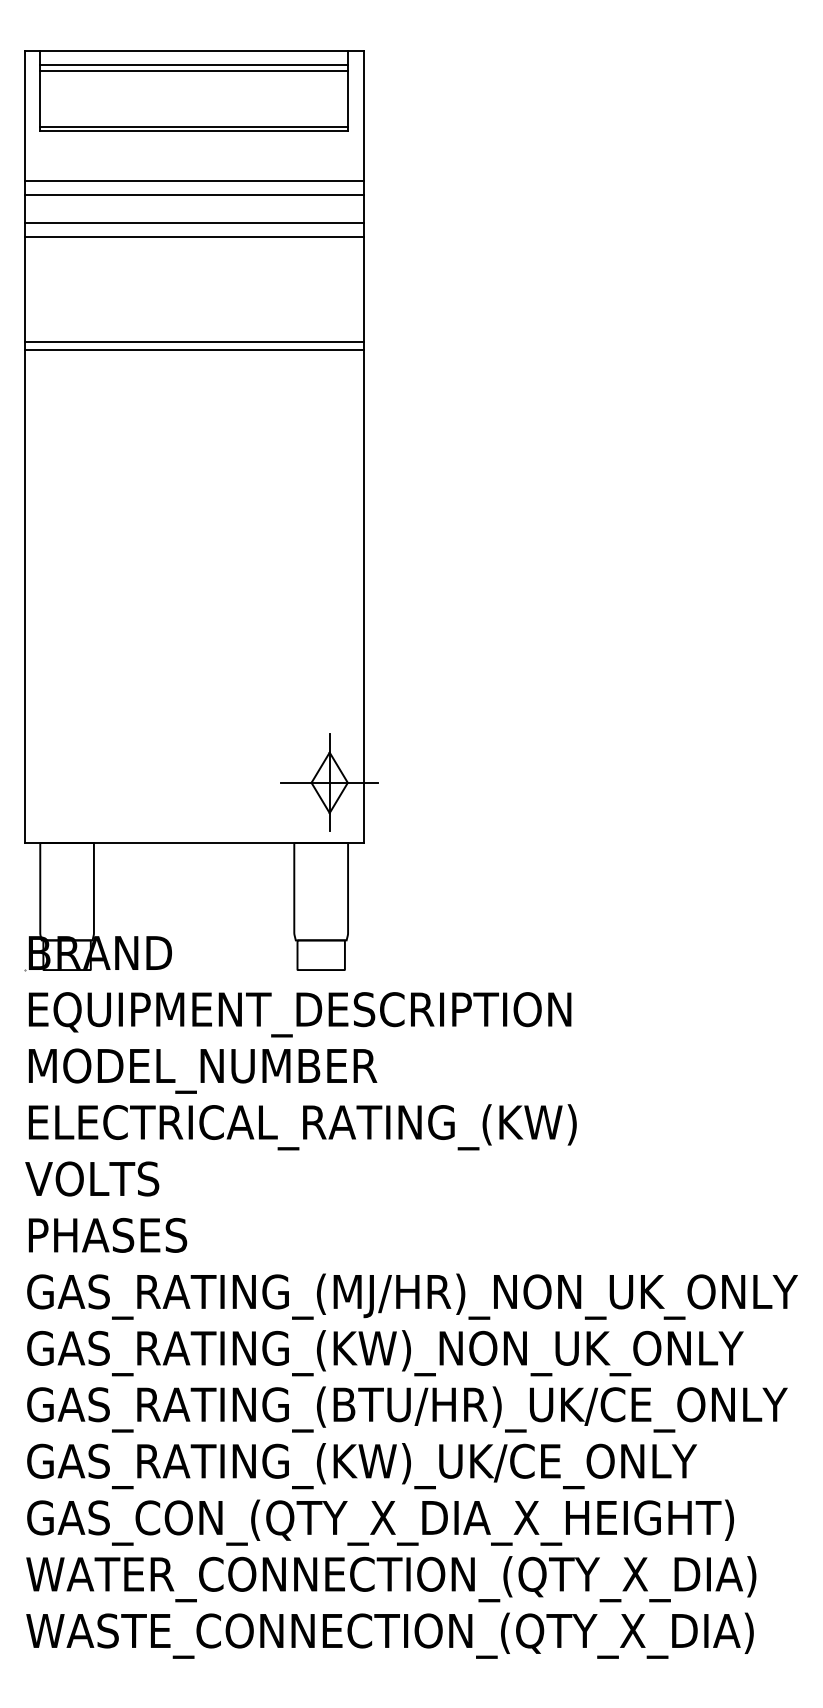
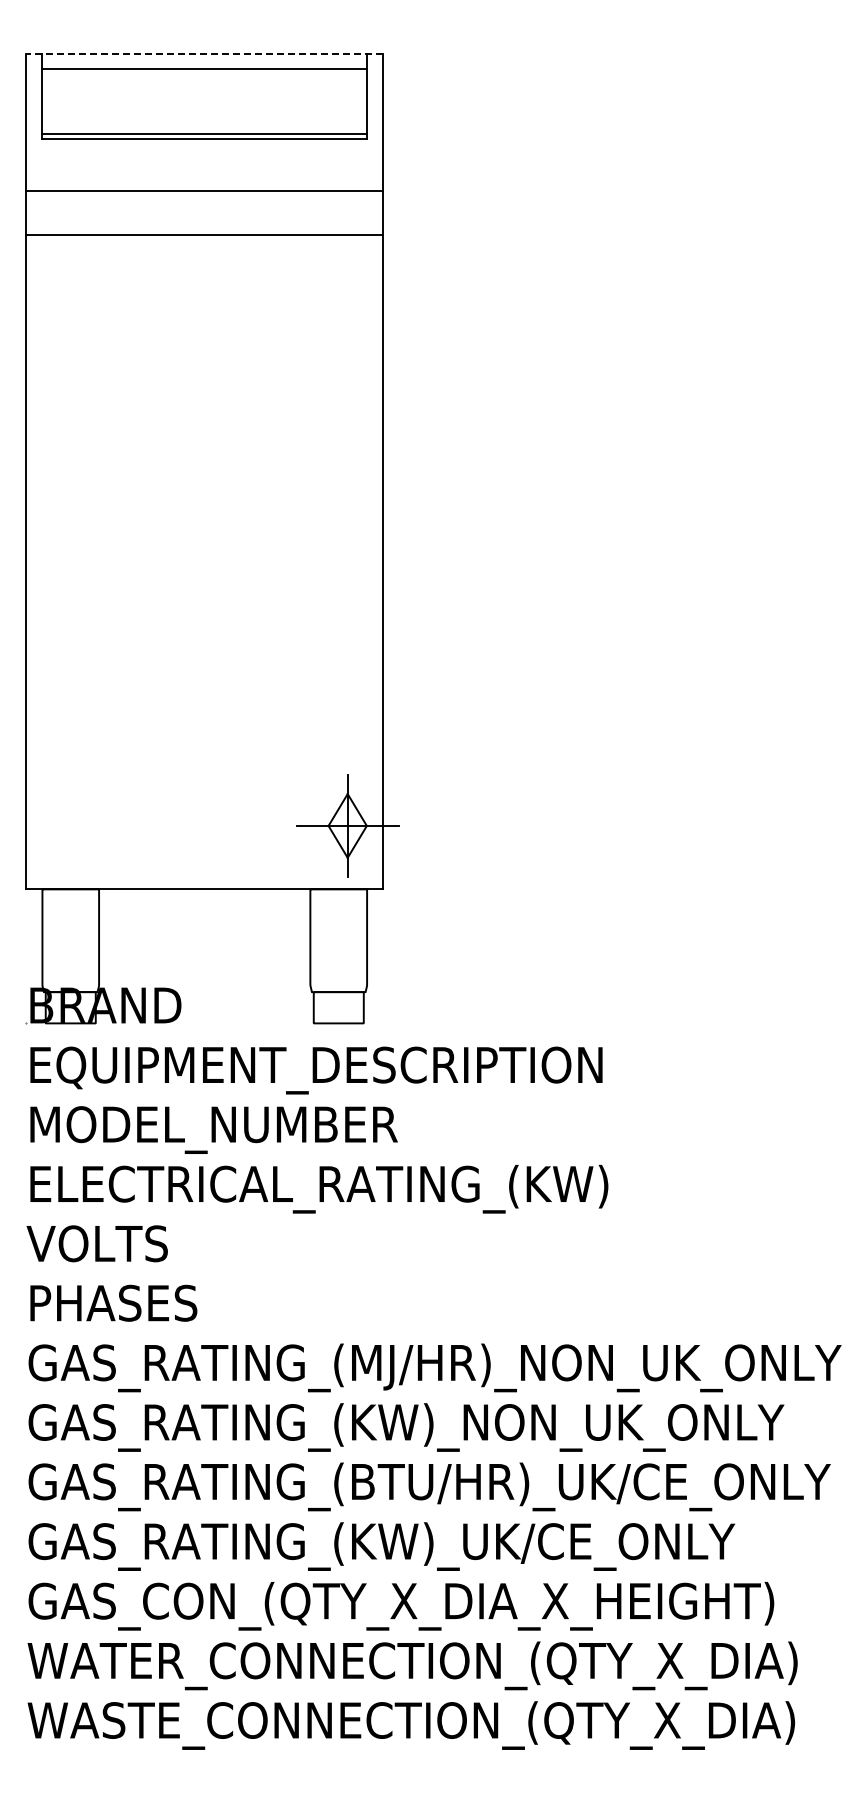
line: (193, 51) -> (204, 54), solid -> dashed
line: (193, 71) -> (204, 75), removed
line: (193, 194) -> (204, 205), removed
line: (193, 236) -> (204, 249), removed
line: (193, 341) -> (204, 360), removed
line: (193, 349) -> (204, 368), removed

